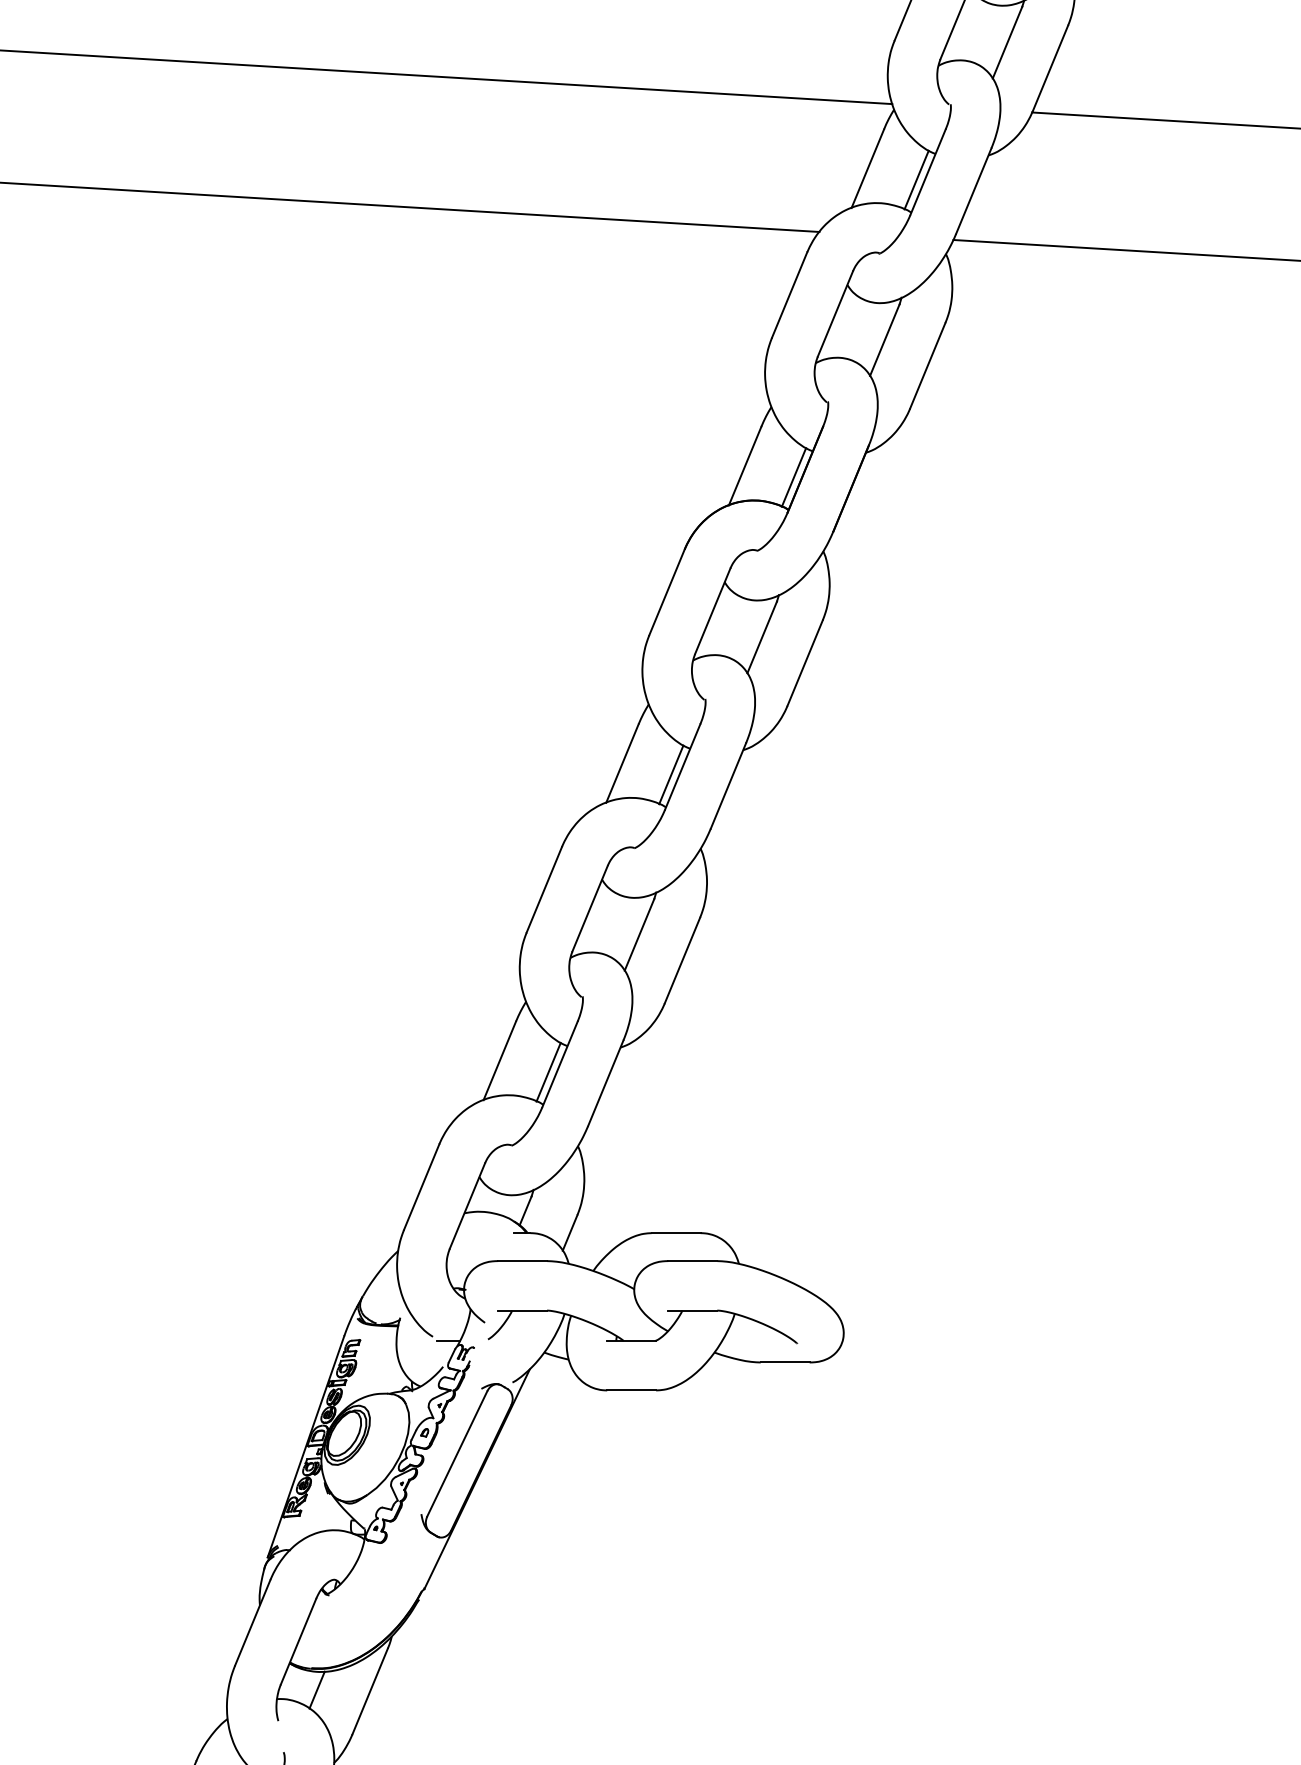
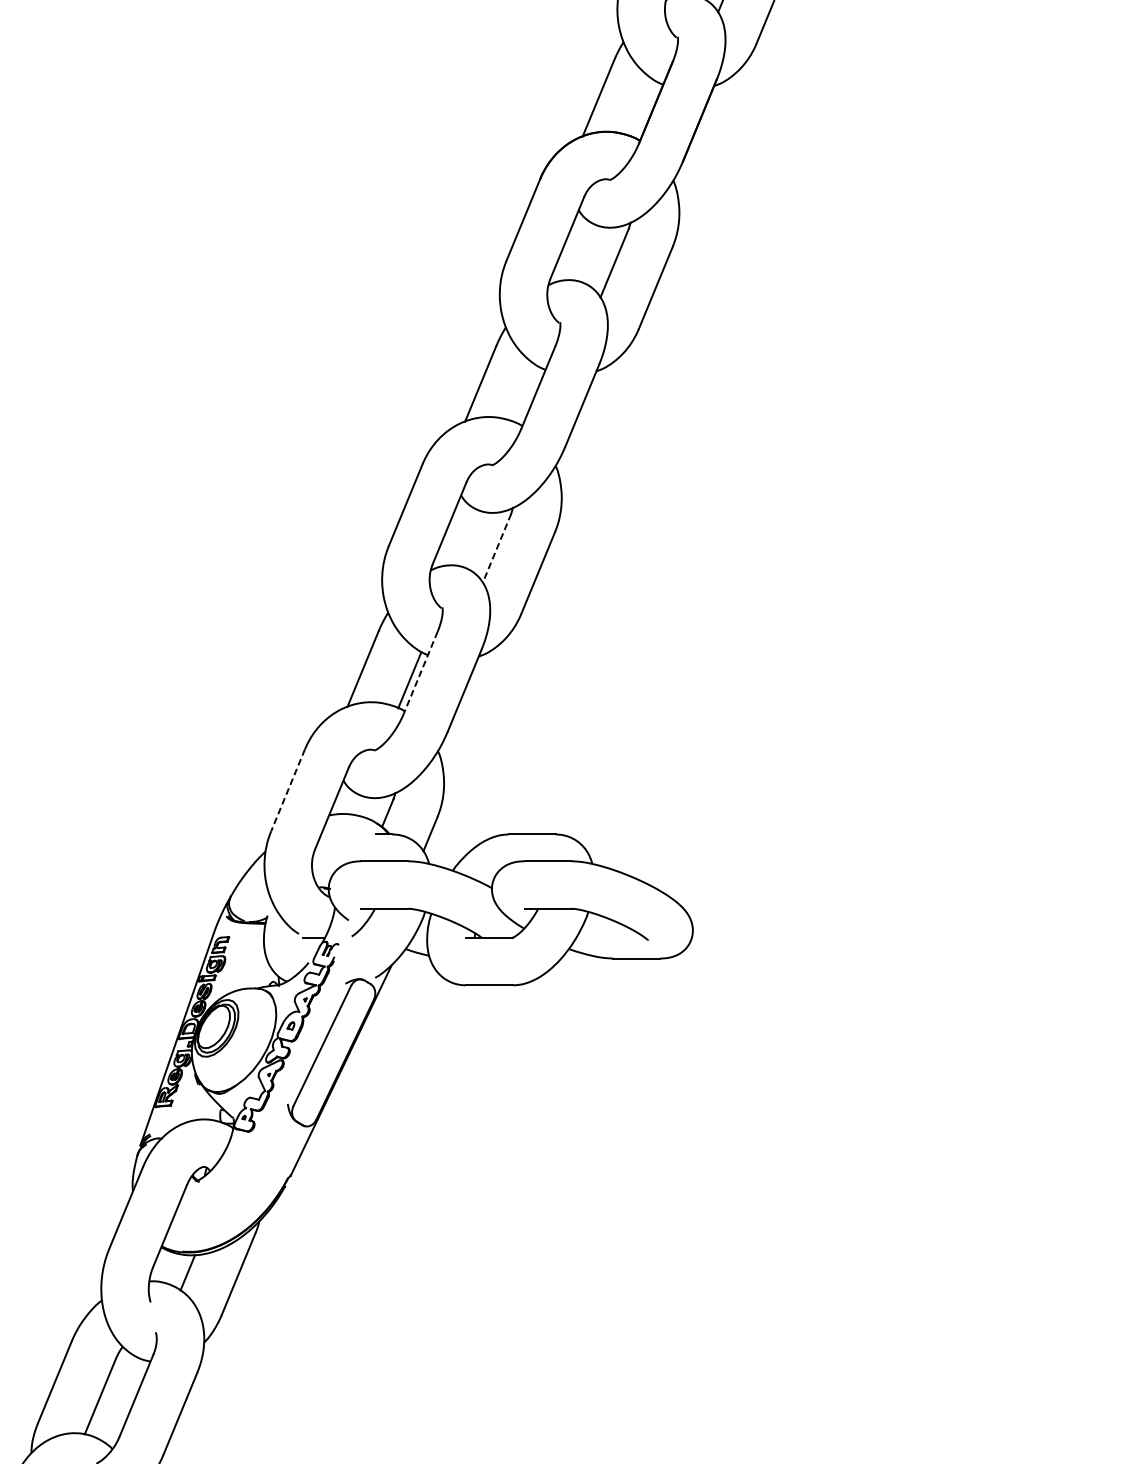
line: (793, 477) -> (644, 109), removed
line: (671, 774) -> (527, 394), removed
line: (639, 934) -> (496, 548), solid -> dashed
line: (559, 1064) -> (420, 672), solid -> dashed
line: (421, 1187) -> (287, 790), solid -> dashed

